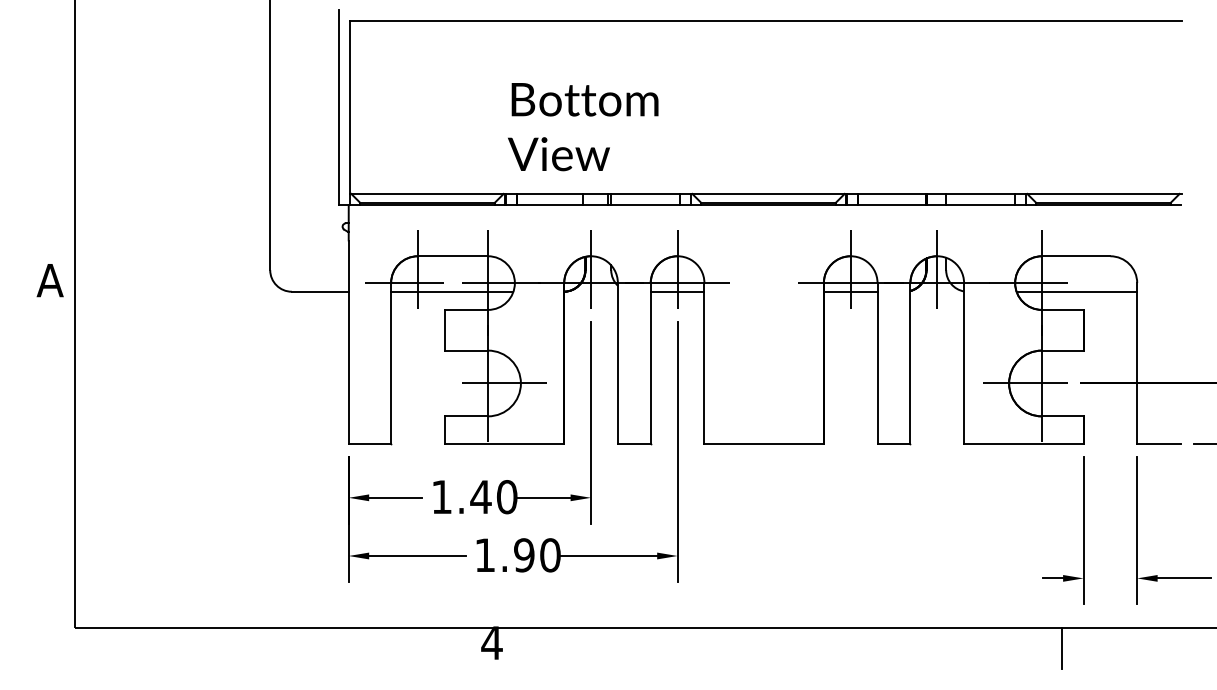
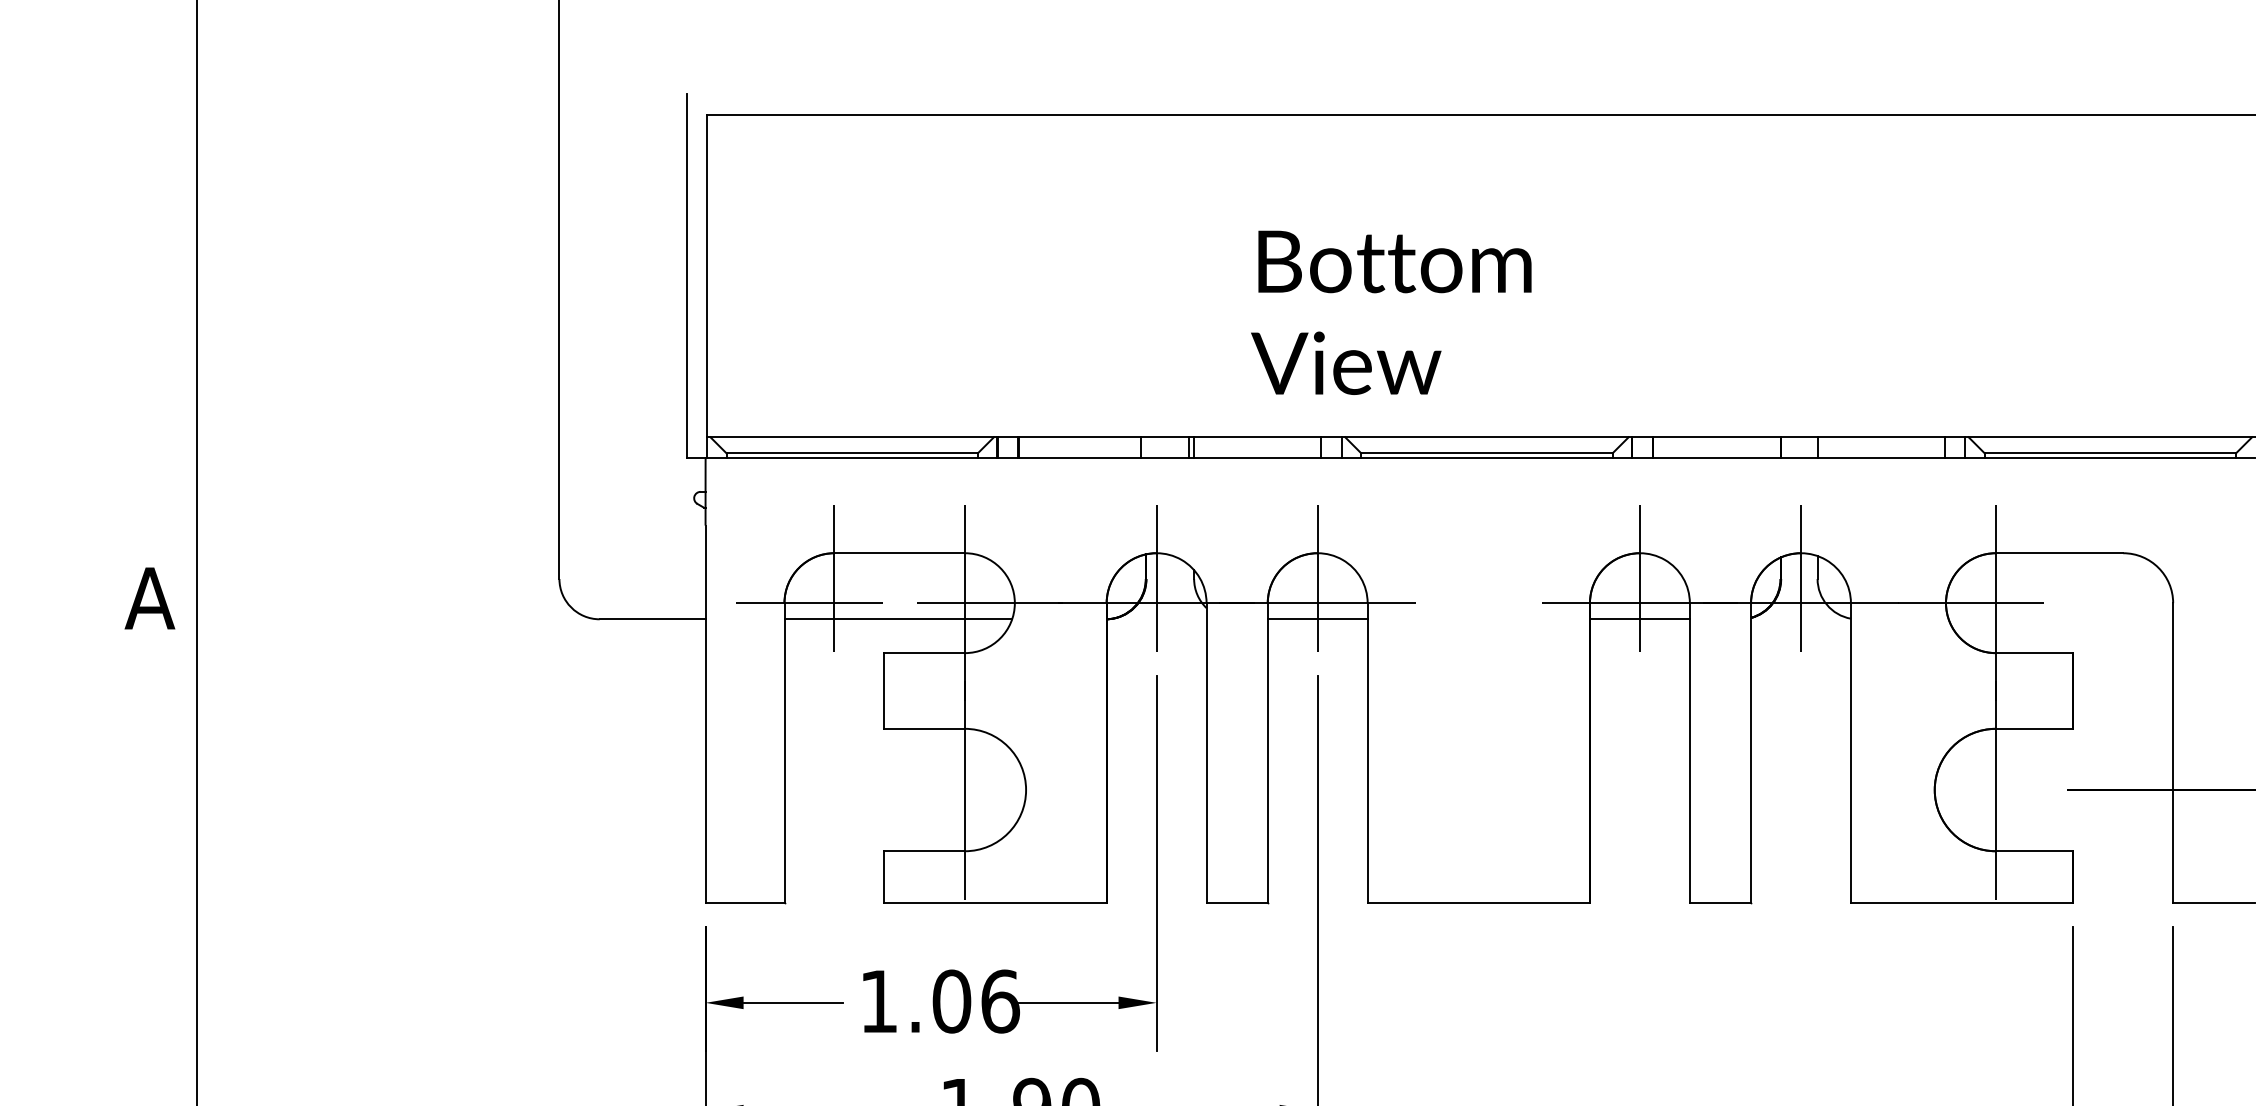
text: (583, 127) -> (1391, 313), moved
line: (1076, 291) -> (2060, 618), removed
line: (504, 383) -> (995, 790), removed
line: (1025, 383) -> (1965, 790), removed
text: (493, 497) -> (975, 1002), 1.40 -> 1.06

